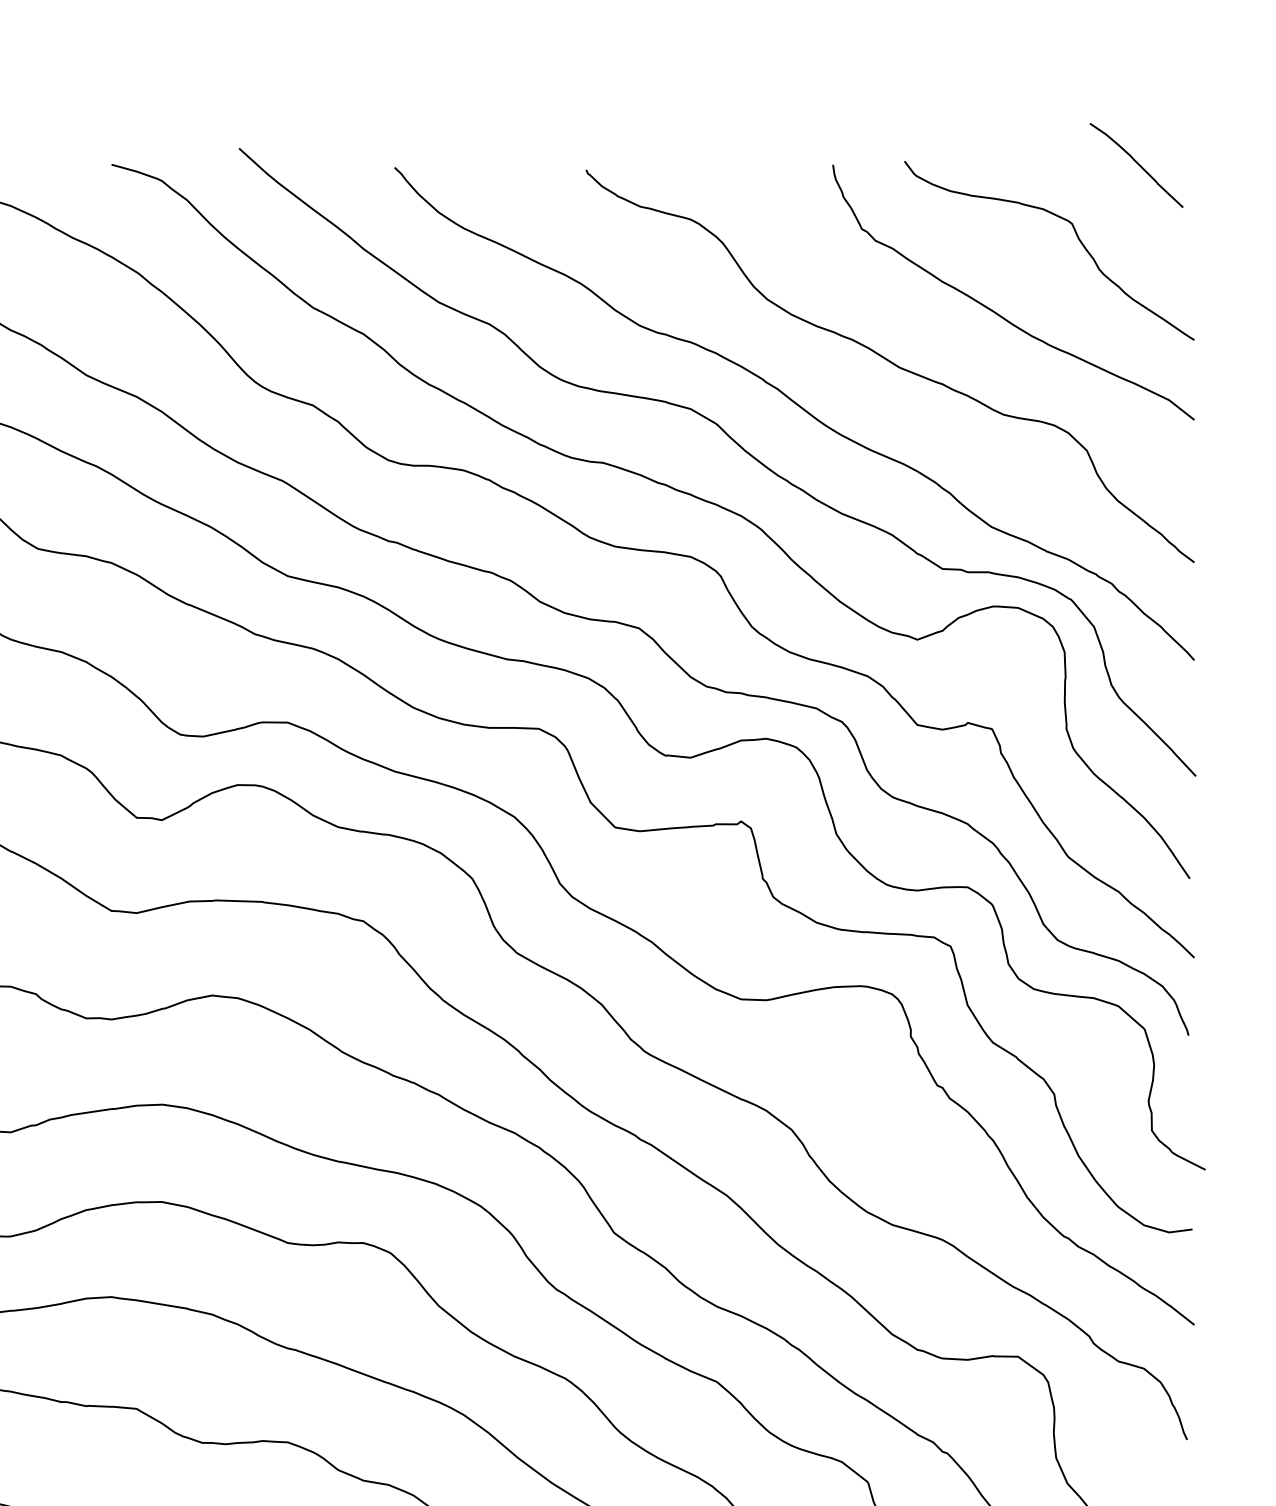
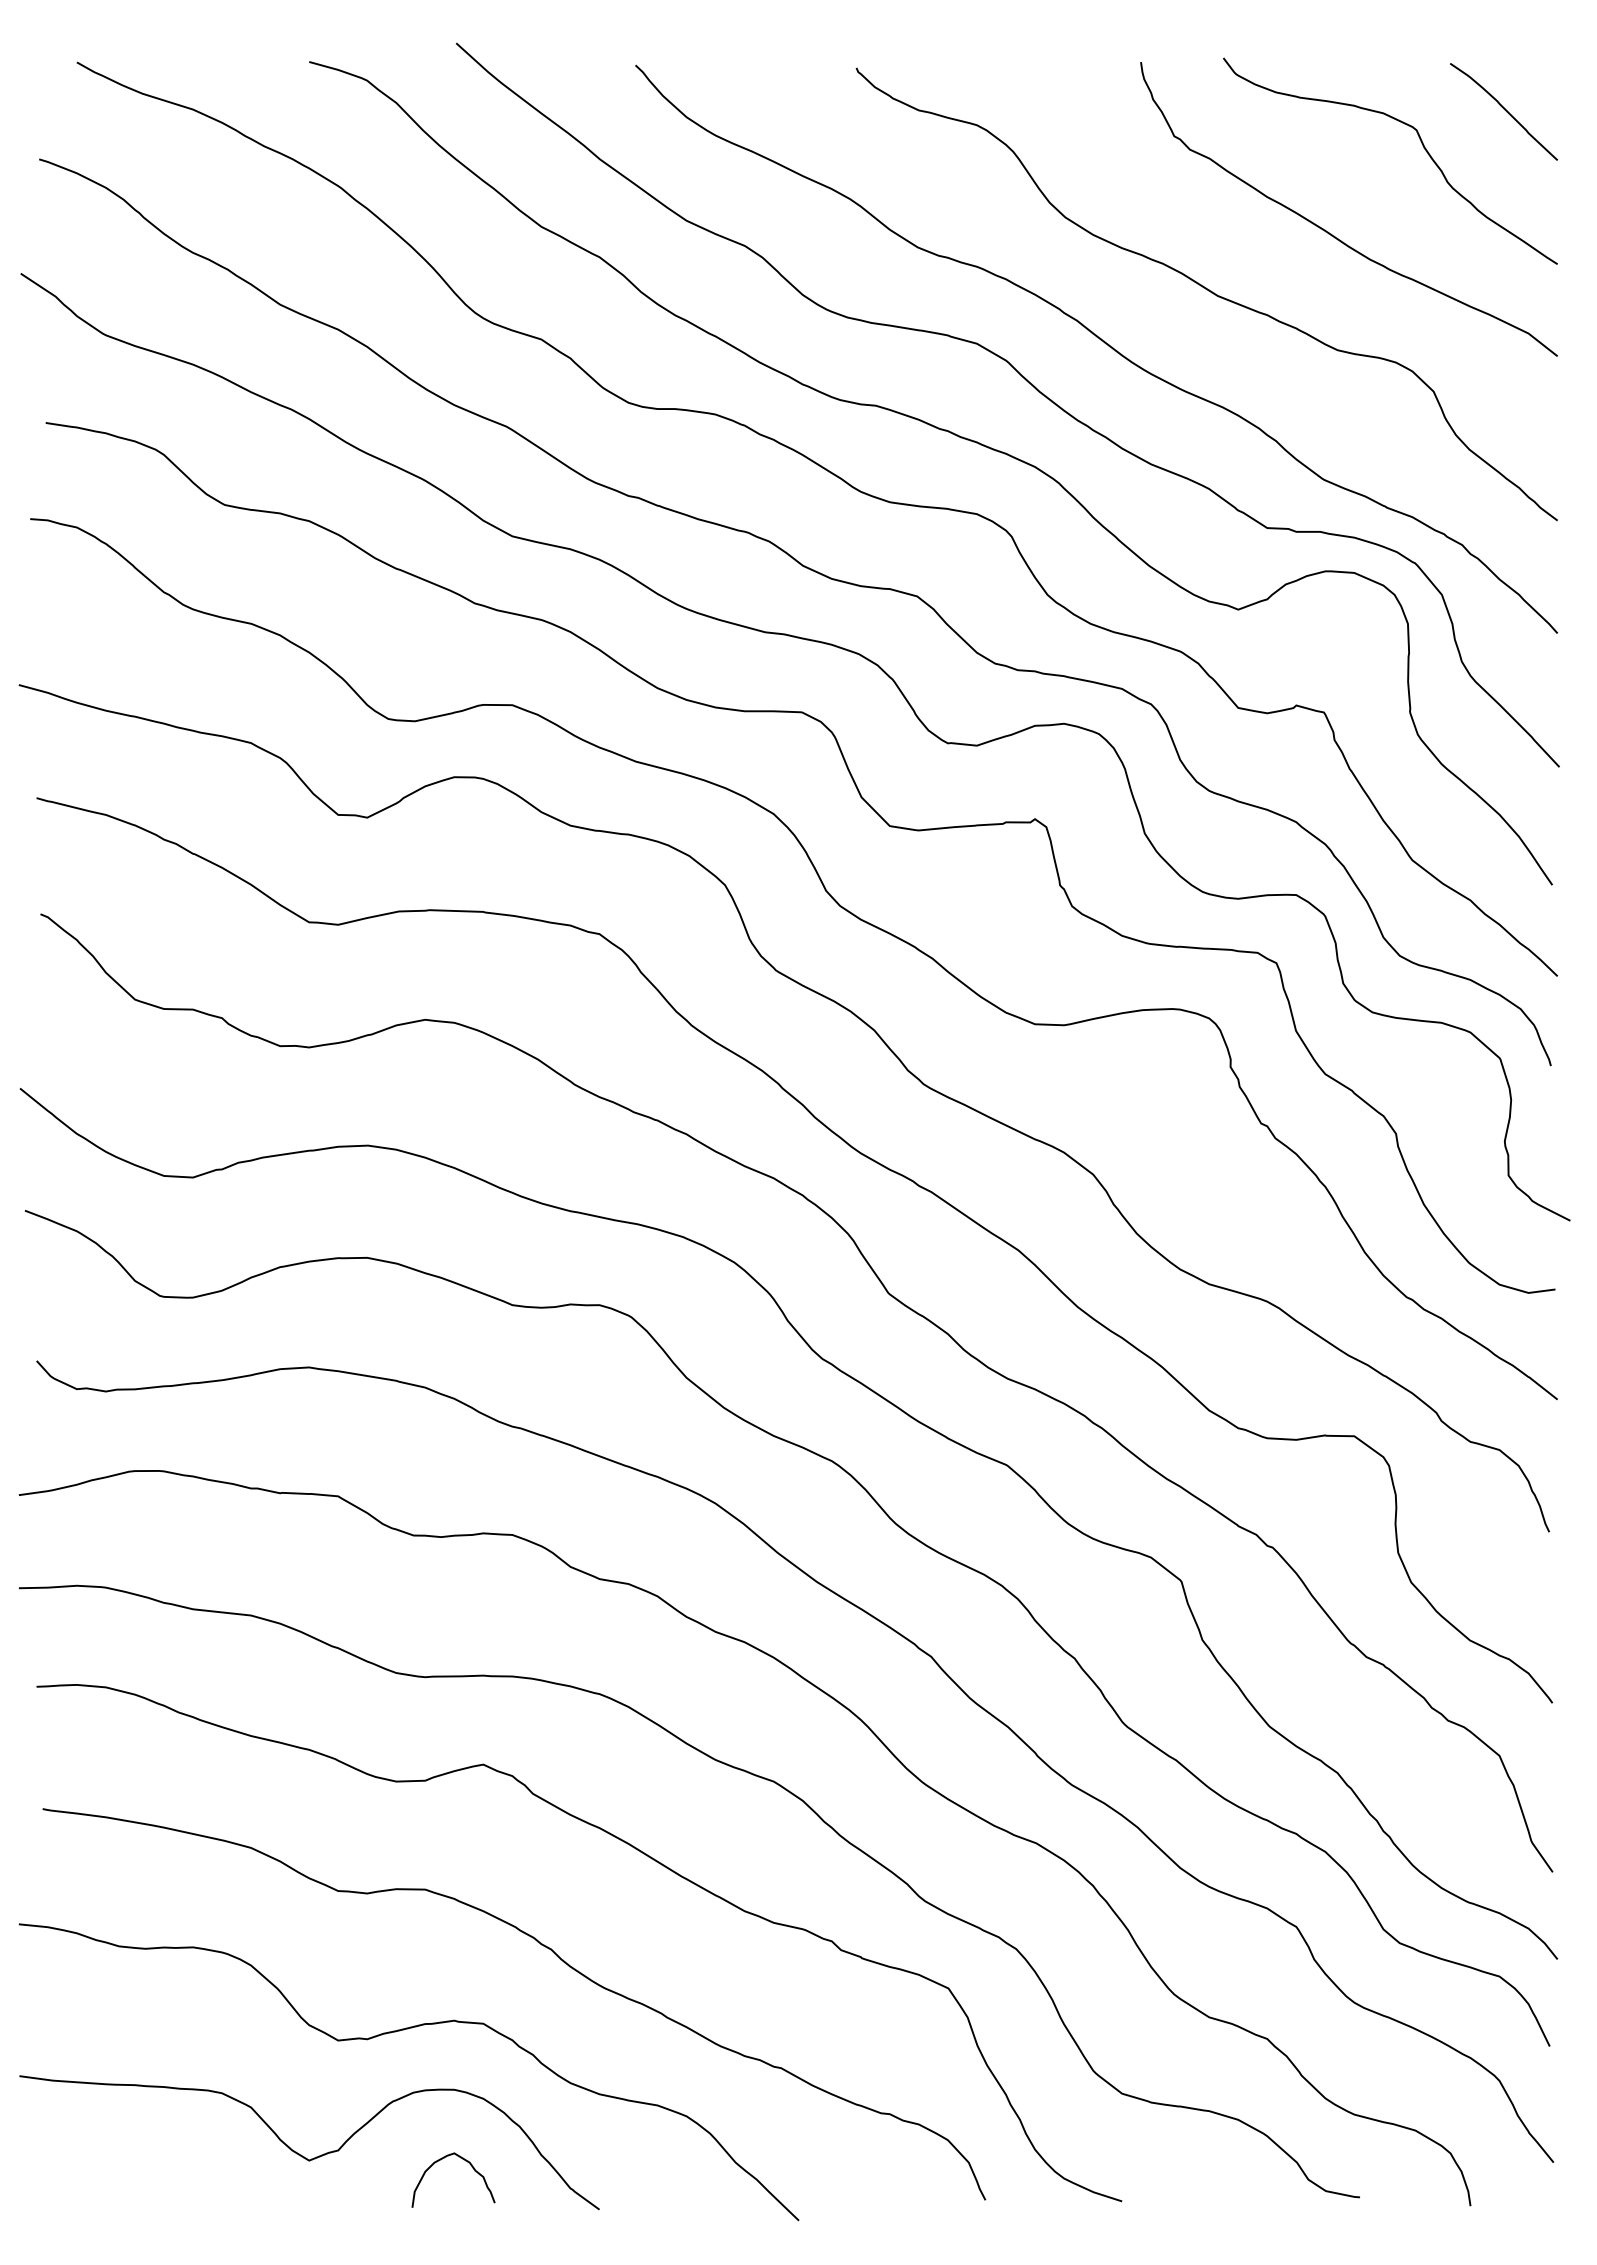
curve: (1137, 164) -> (1504, 110), moved

